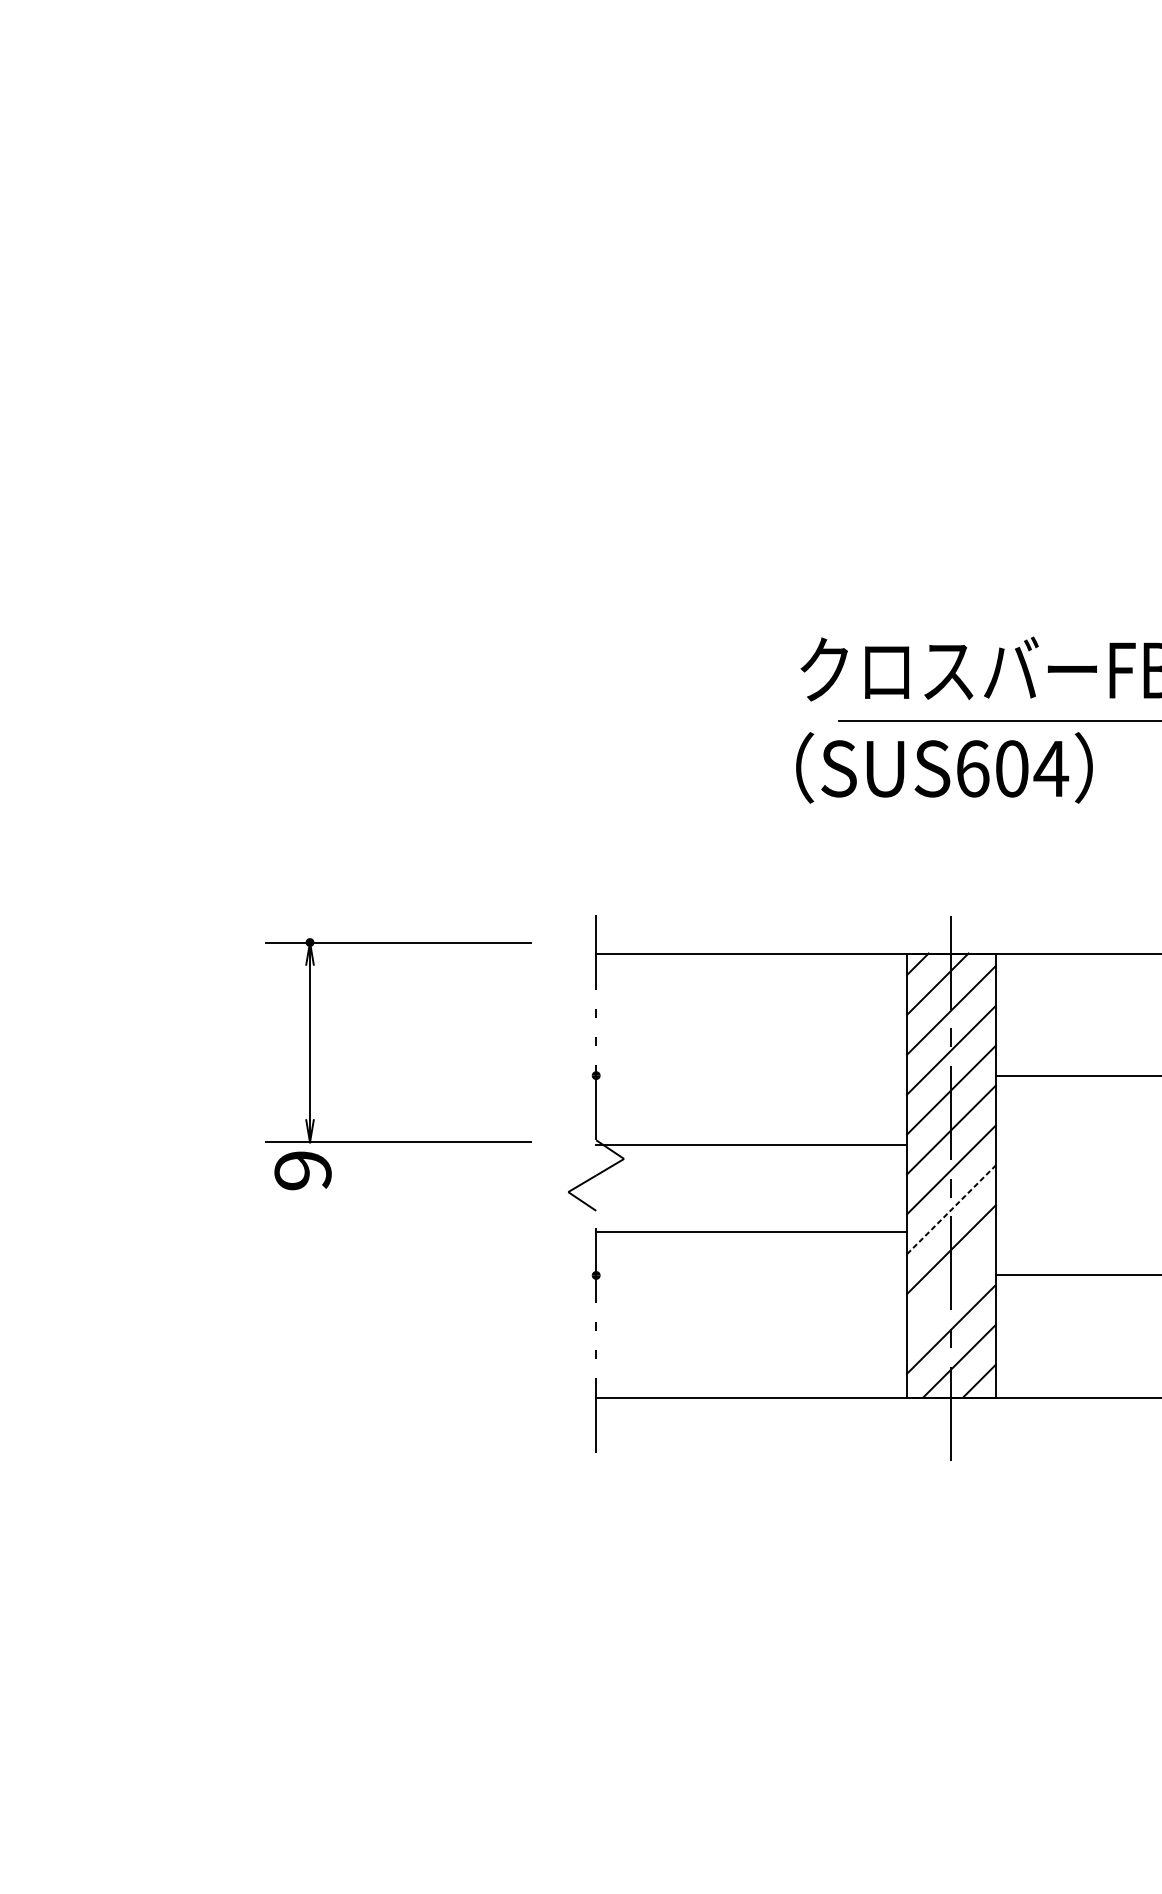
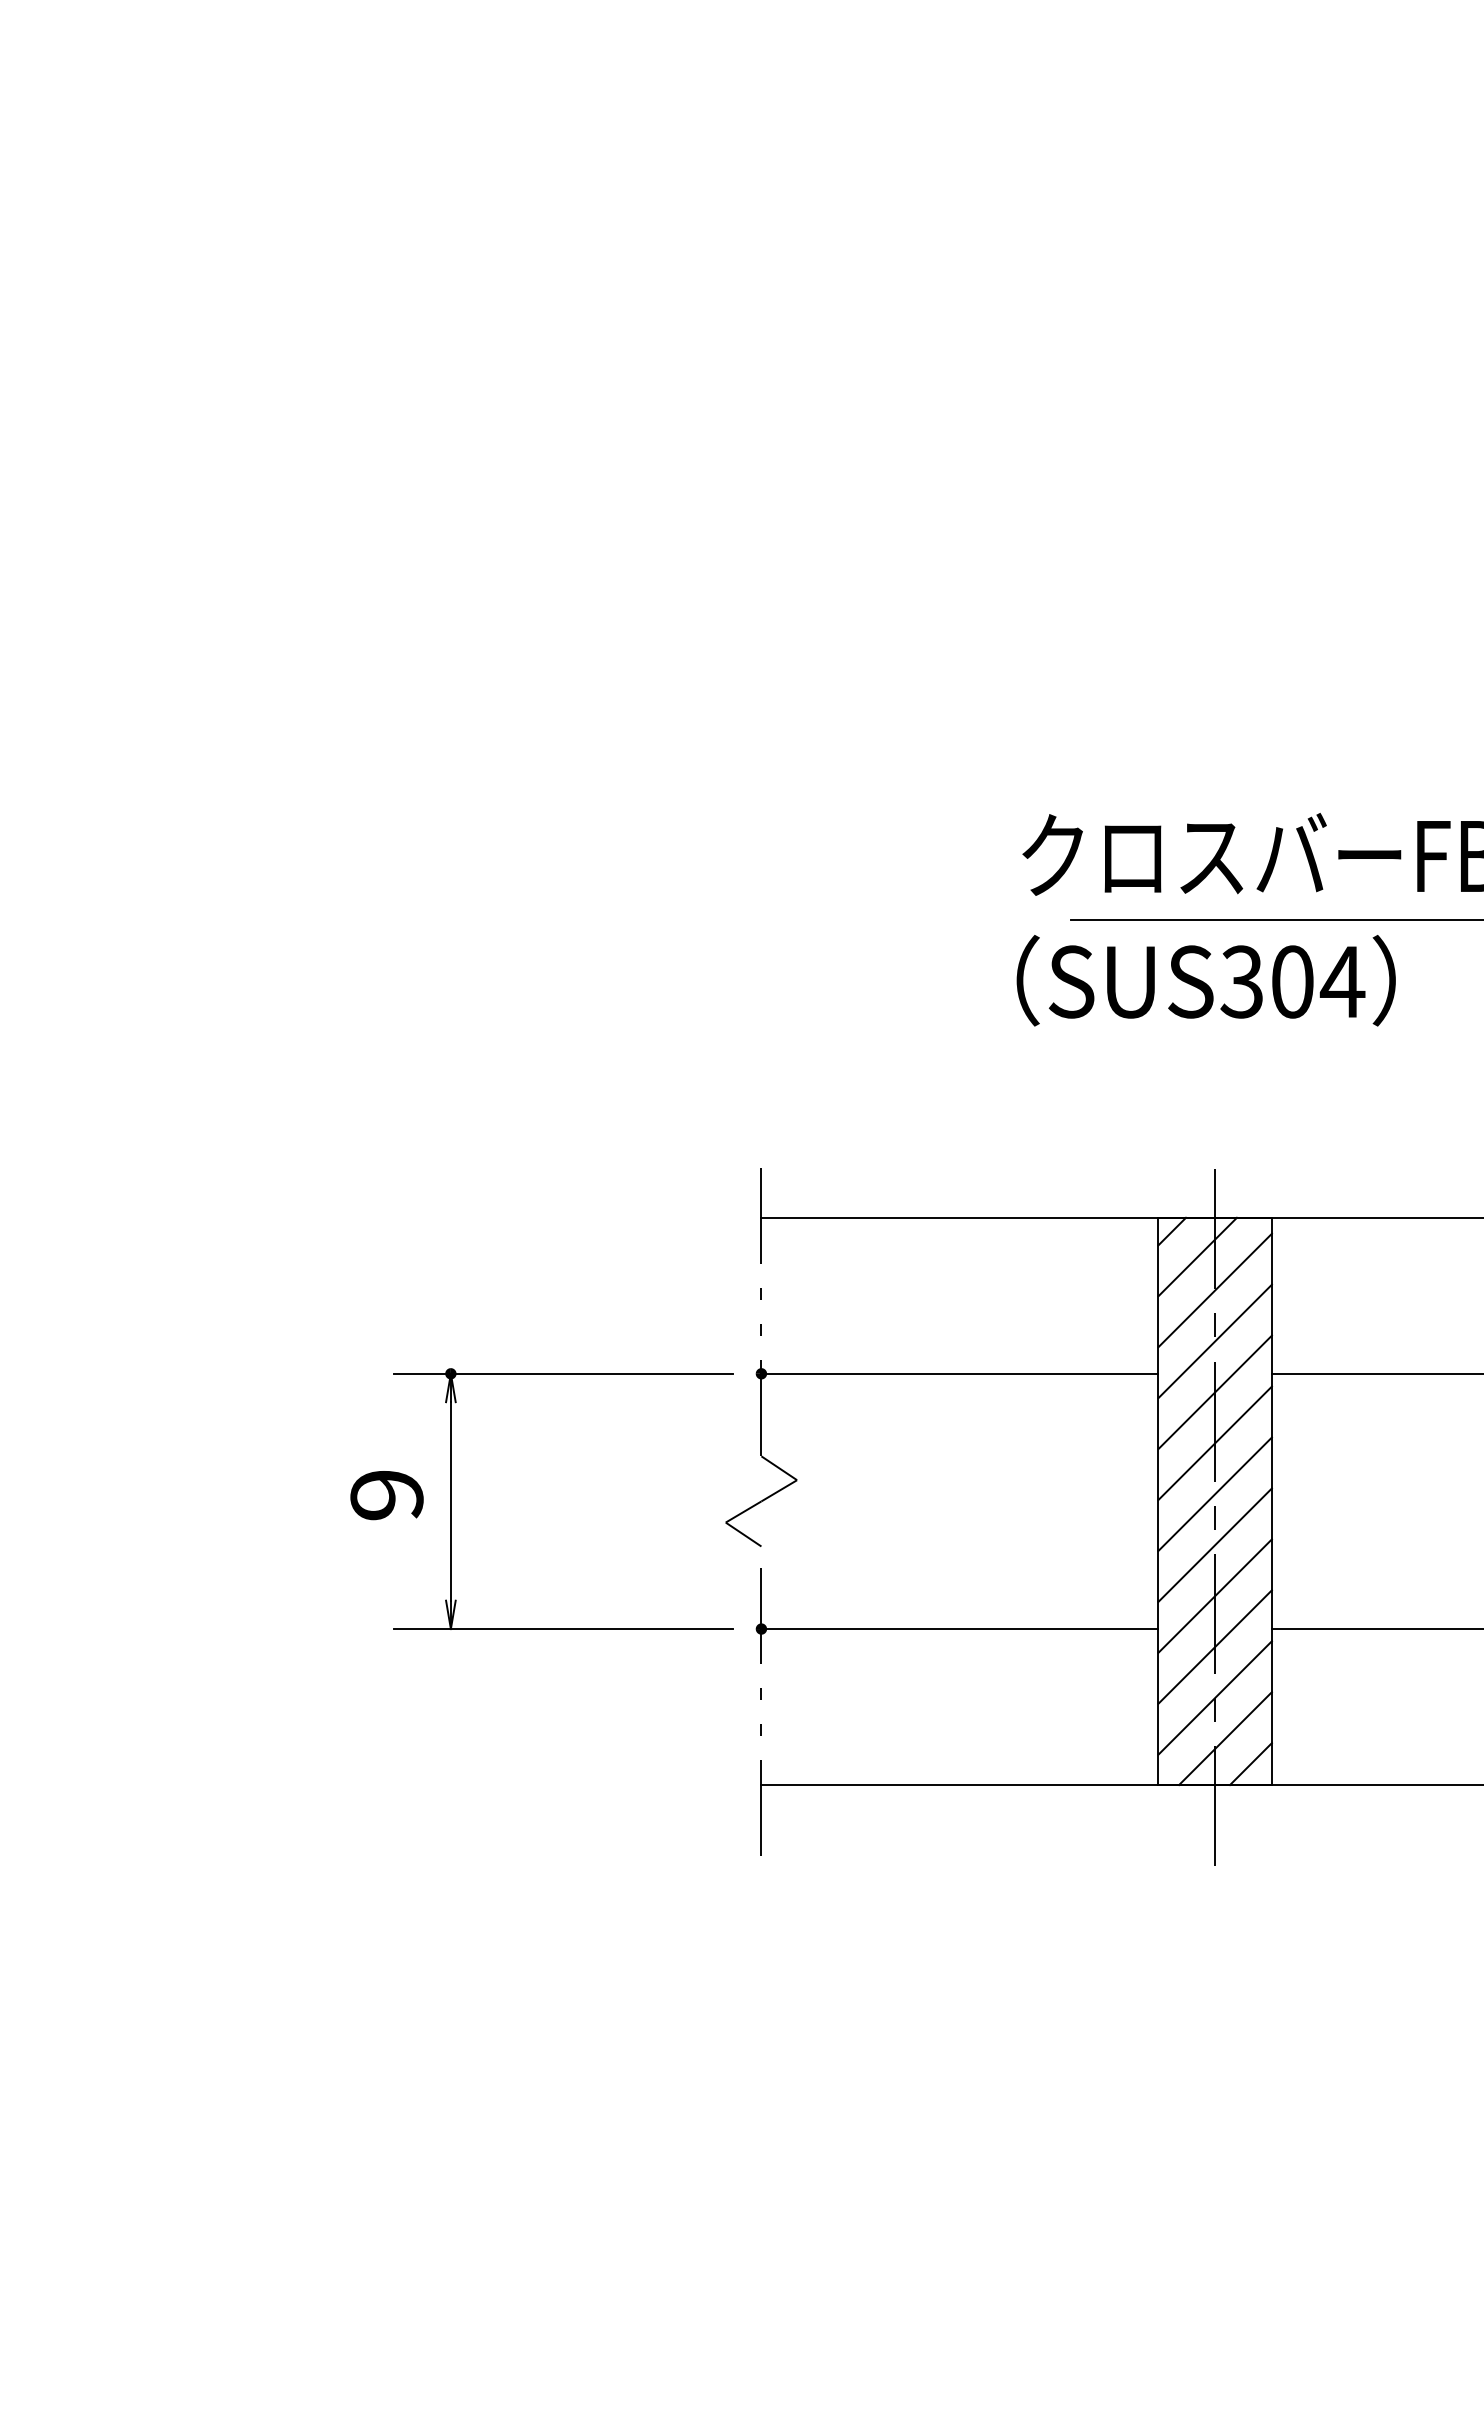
text: (972, 768) -> (1241, 981), SUS604 -> SUS304
part: (310, 1040) -> (451, 1498), moved
line: (751, 1144) -> (959, 1373), moved
line: (951, 1209) -> (1215, 1544), dashed -> solid
line: (751, 1232) -> (959, 1629), moved
line: (950, 1289) -> (1214, 1646), added

